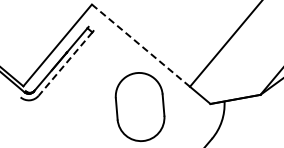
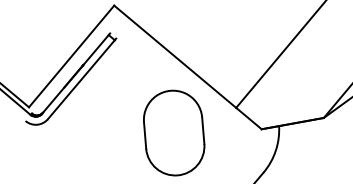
line: (140, 45) -> (174, 56), dashed -> solid
line: (65, 64) -> (81, 80), dashed -> solid

